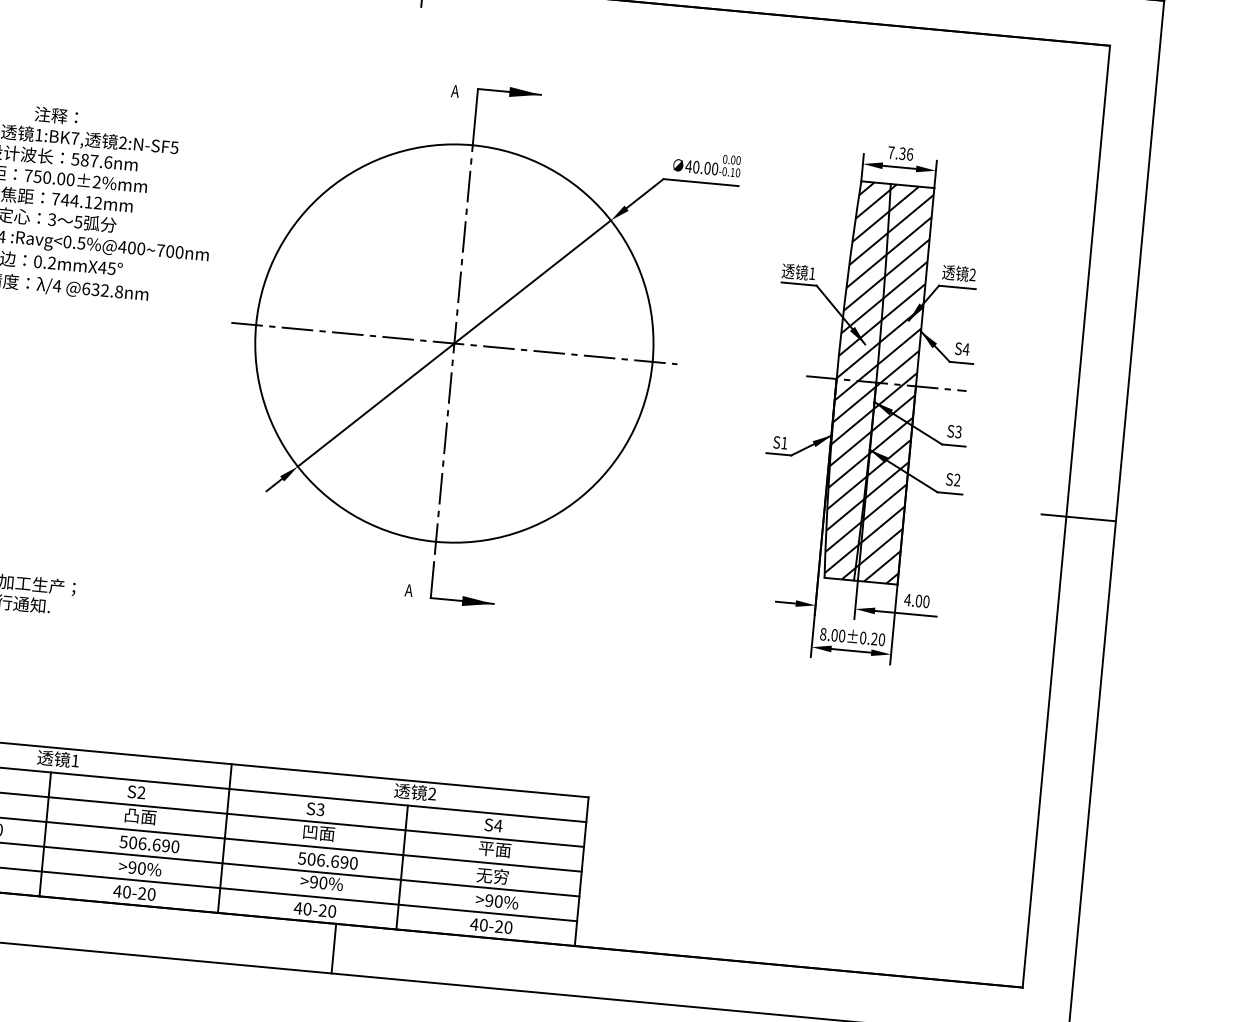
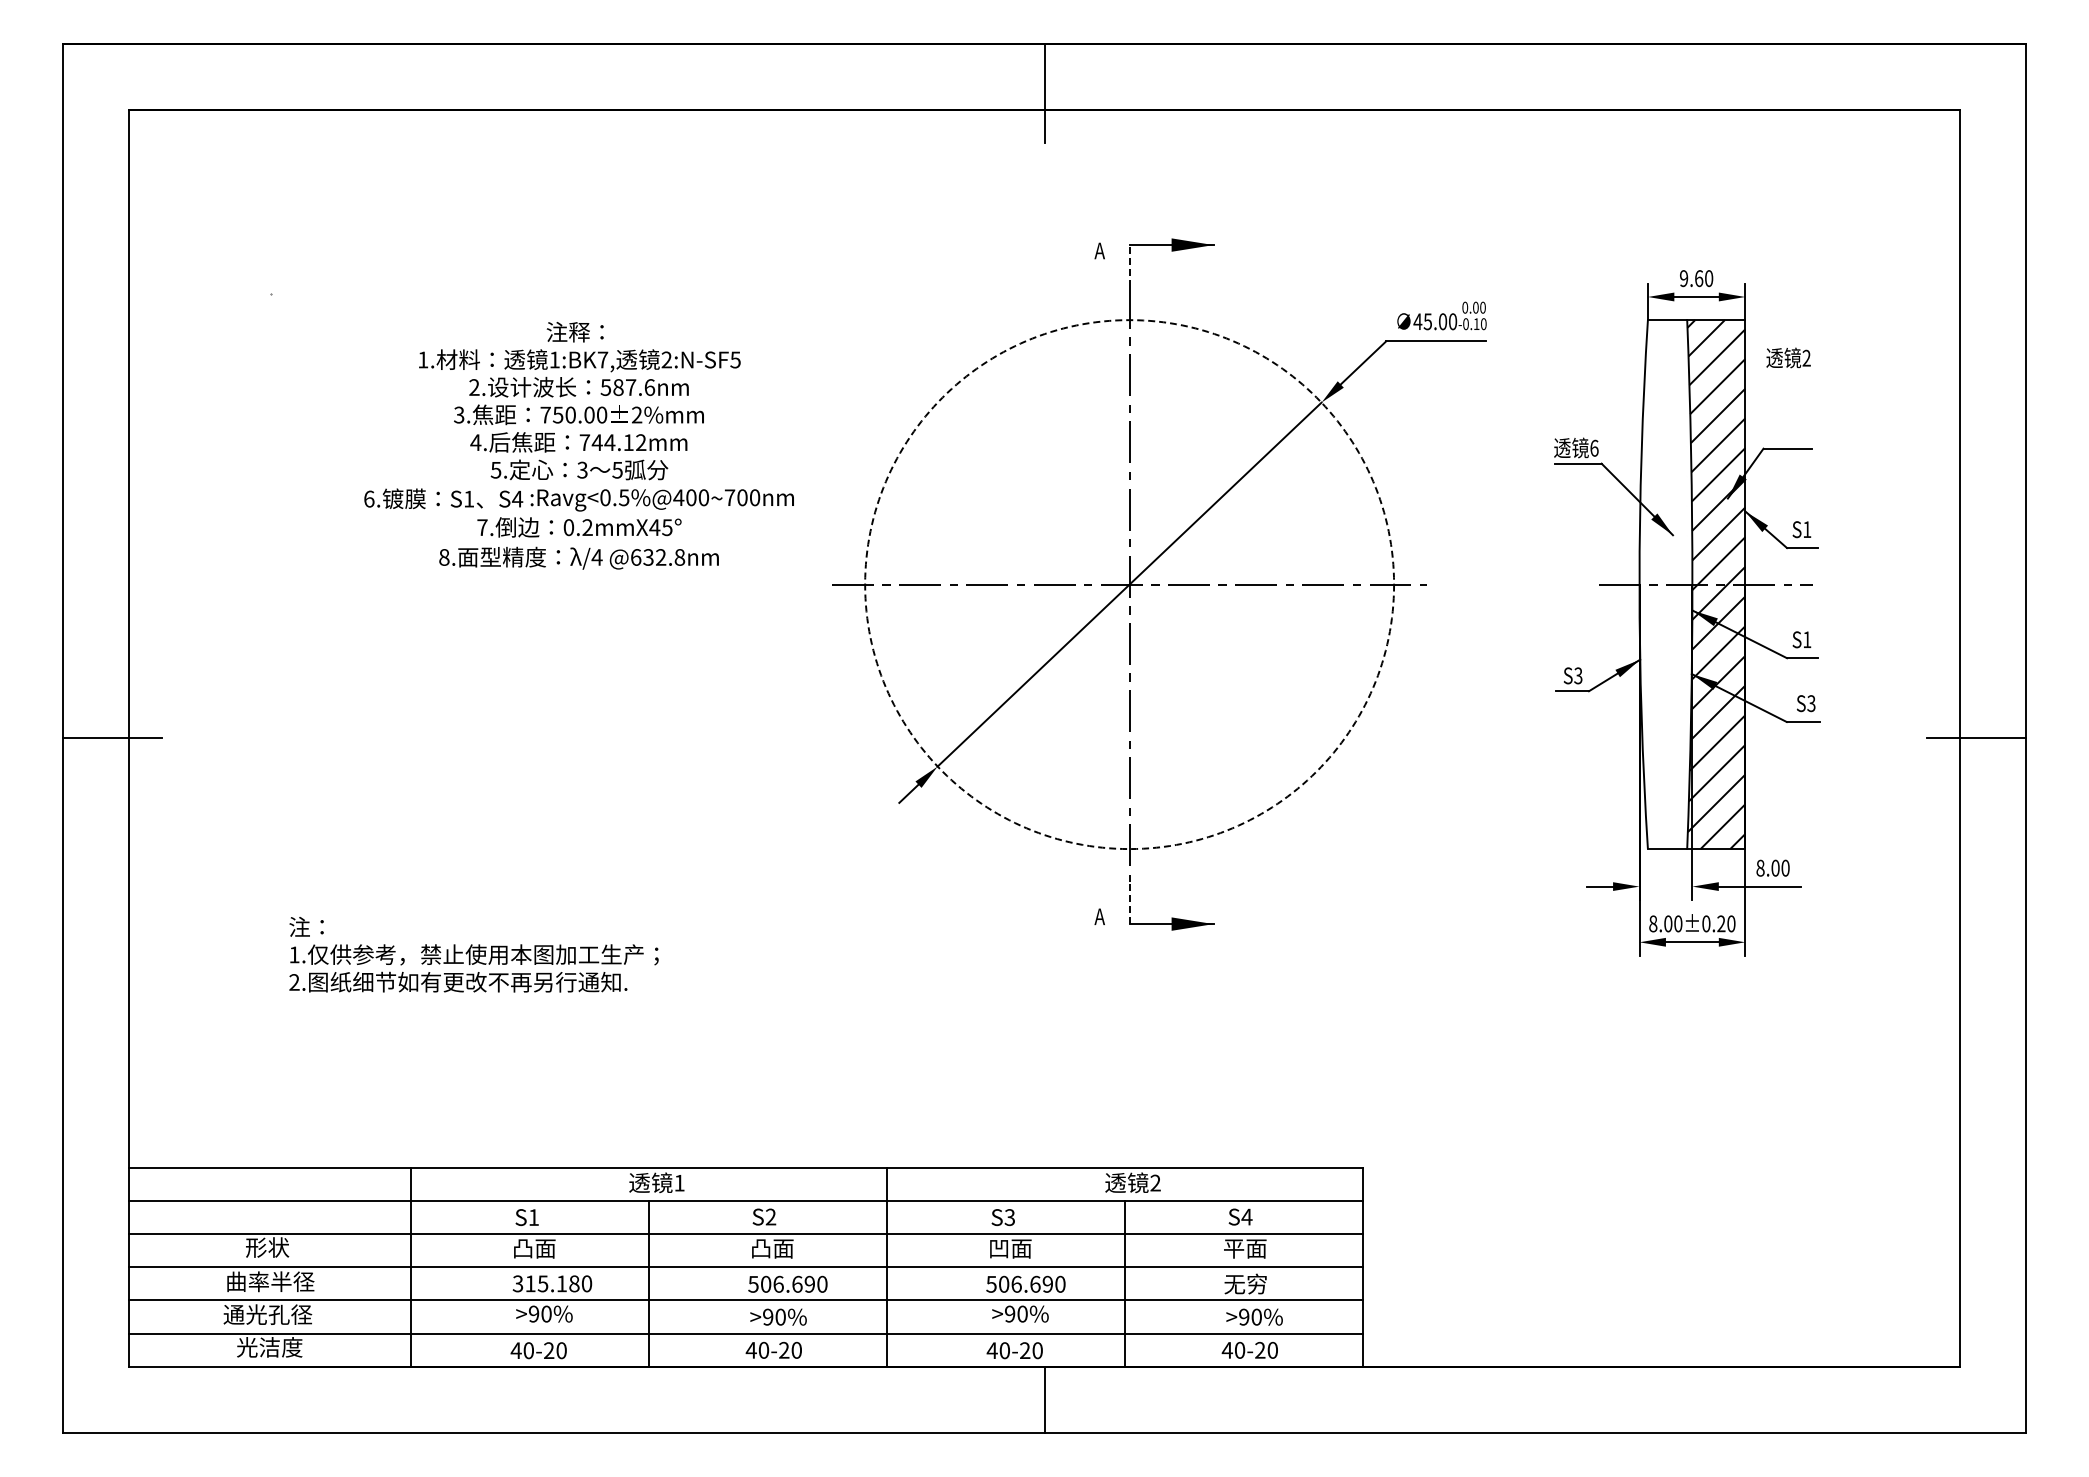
line: (476, 105) -> (1129, 266), solid -> dashed
text: (900, 153) -> (1696, 278), 7.36 -> 9.60
text: (696, 167) -> (1427, 321), 40.00 -> 45.00
text: (812, 273) -> (1594, 447), 1 -> 6
text: (959, 273) -> (1788, 357), moved
circle: (454, 343) -> (1129, 584), solid -> dashed
text: (965, 349) -> (1806, 529), S4 -> S1
hatch: (856, 380) -> (1665, 584), removed
text: (958, 431) -> (1807, 639), S3 -> S1
text: (784, 442) -> (1578, 675), S1 -> S3
text: (957, 480) -> (1811, 703), S2 -> S3
line: (432, 582) -> (1129, 903), solid -> dashed
text: (907, 599) -> (1760, 867), 4.00 -> 8.00

